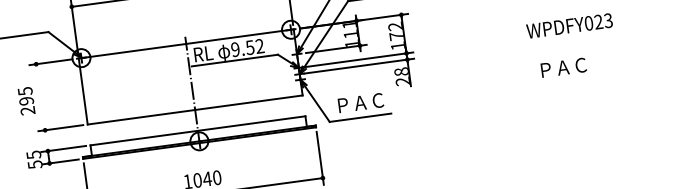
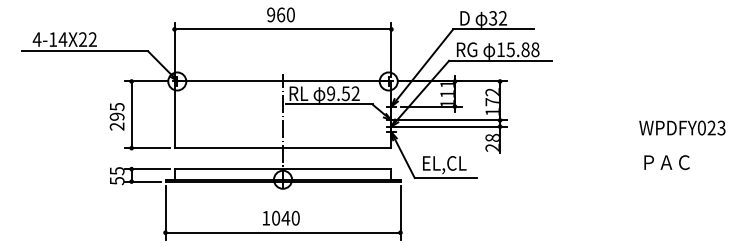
text: (569, 25) -> (682, 127), moved
text: (563, 67) -> (666, 162), moved
line: (40, 96) -> (131, 114), added
text: (359, 105) -> (446, 165), ＰＡＣ -> EL,CL

